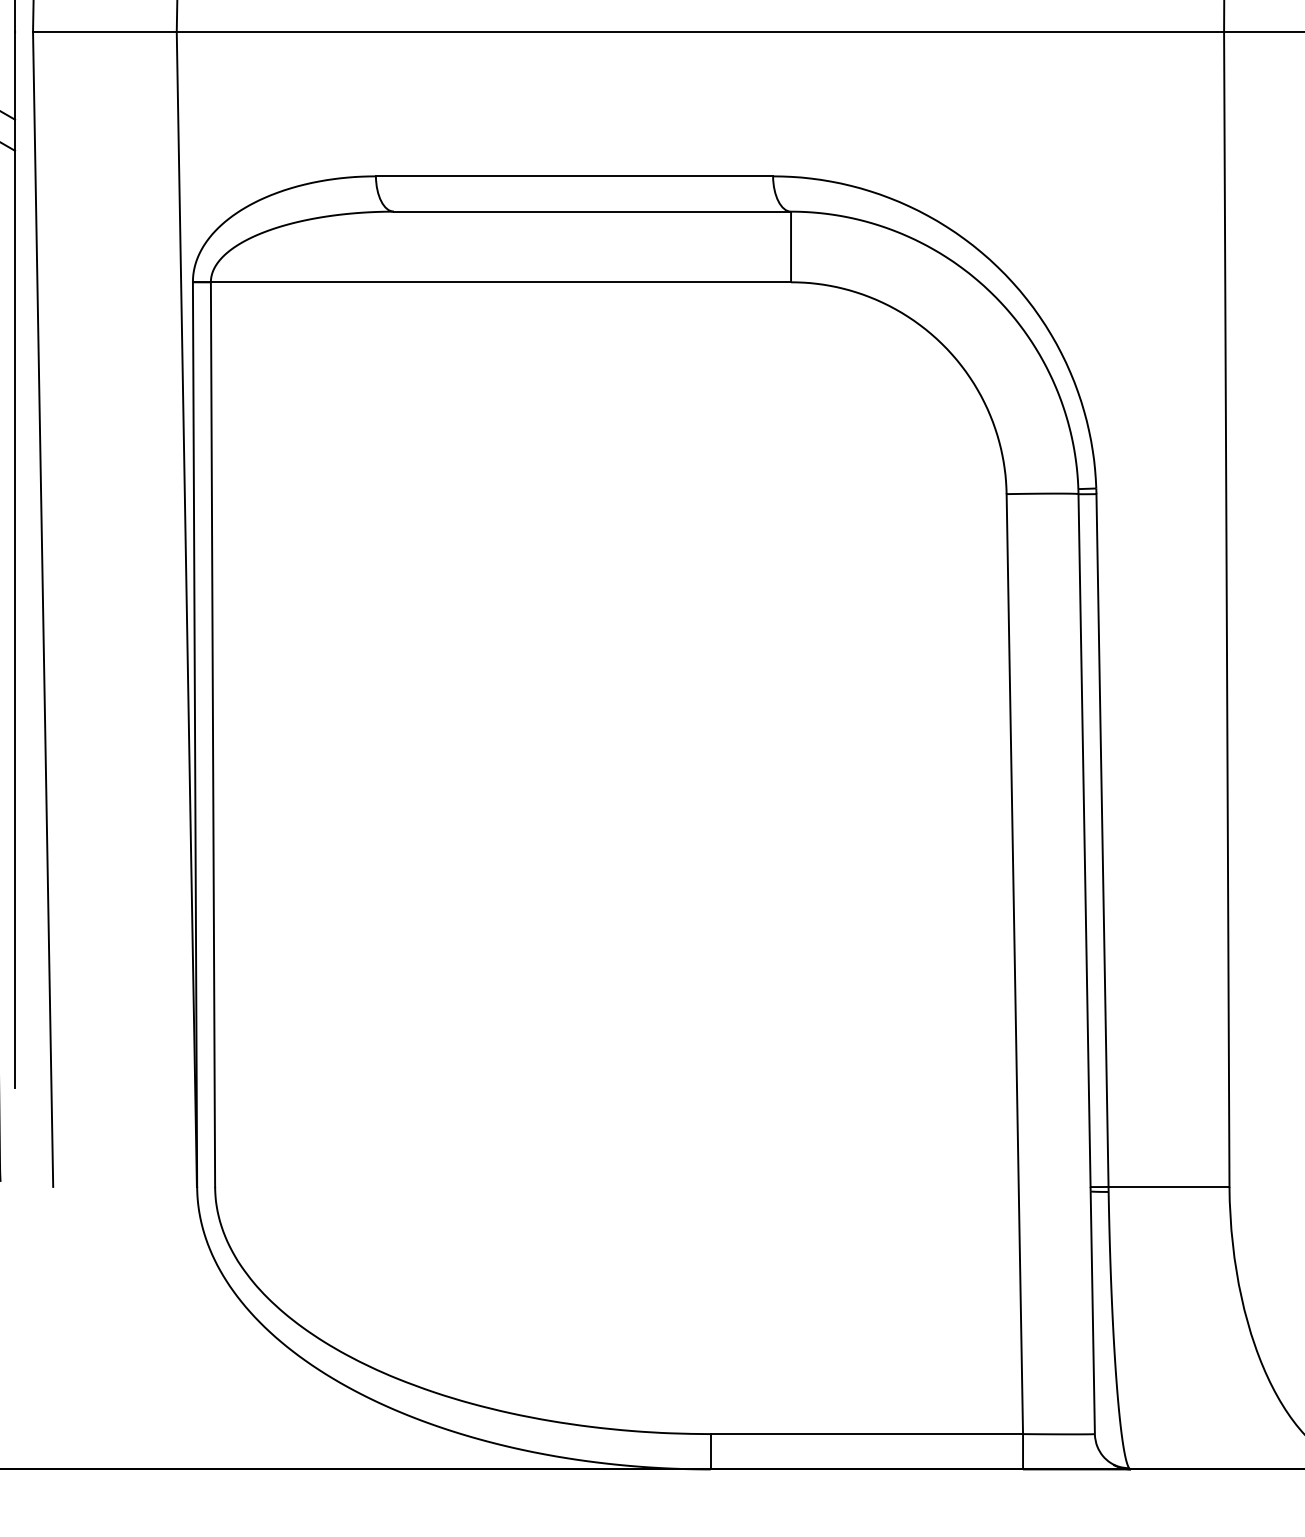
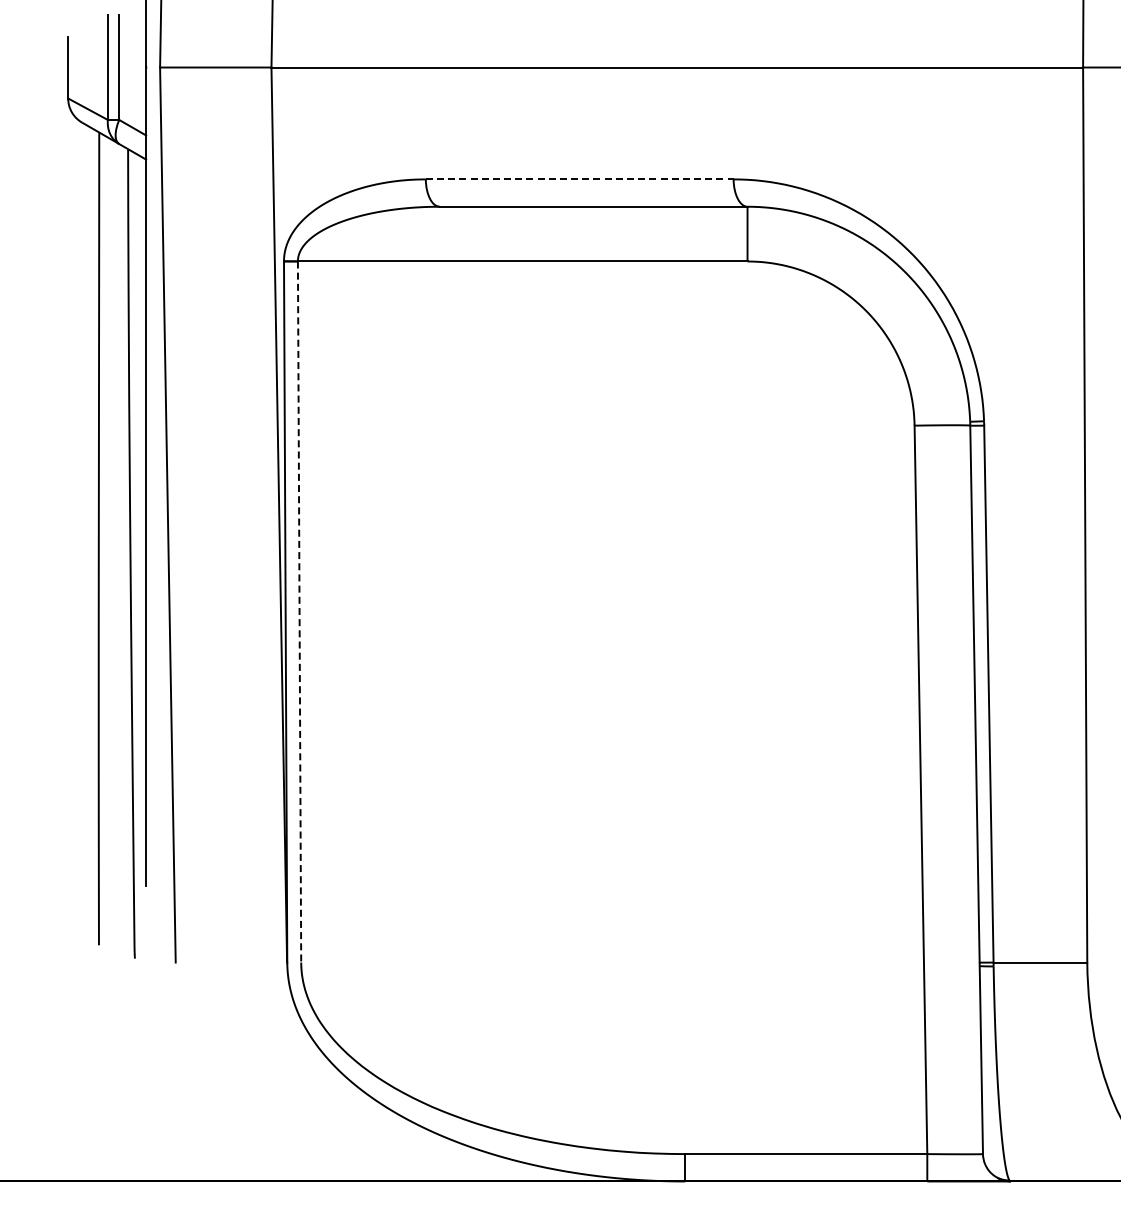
line: (574, 176) -> (579, 179), solid -> dashed
line: (212, 735) -> (299, 612), solid -> dashed

